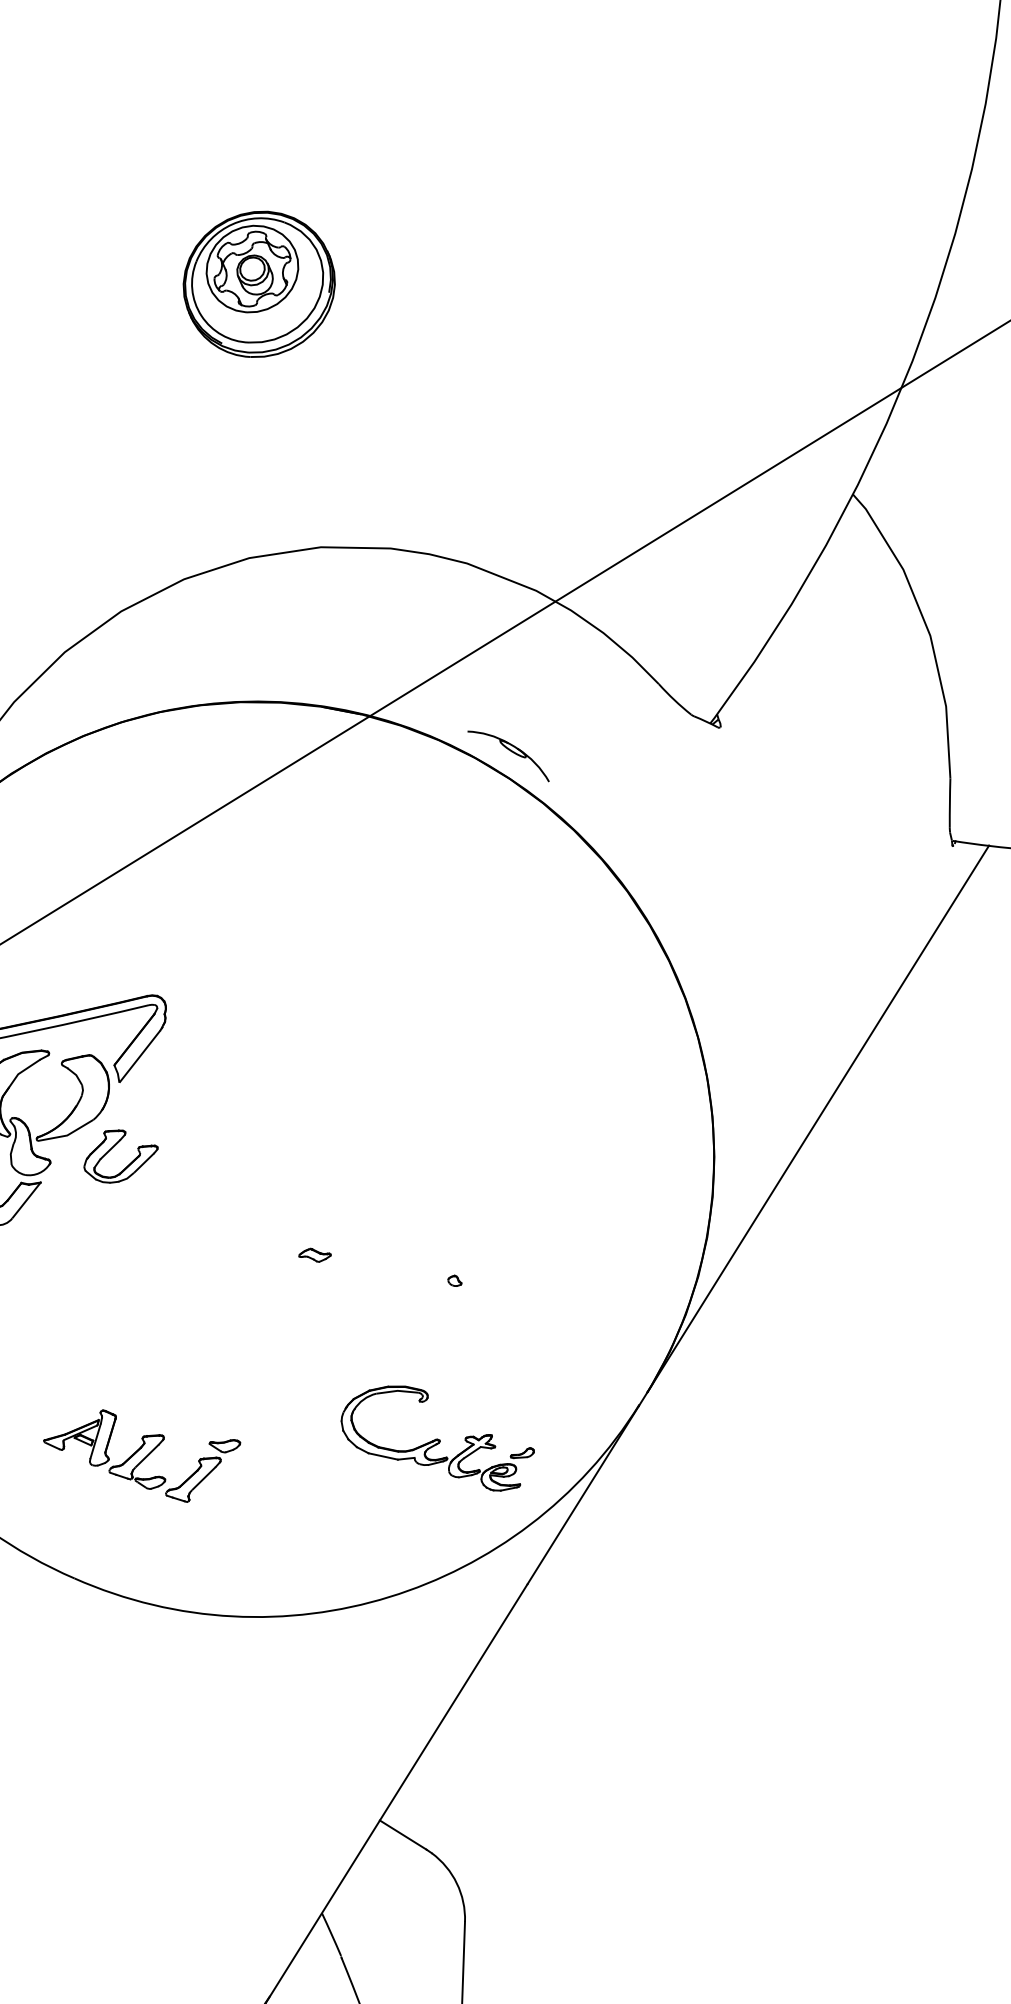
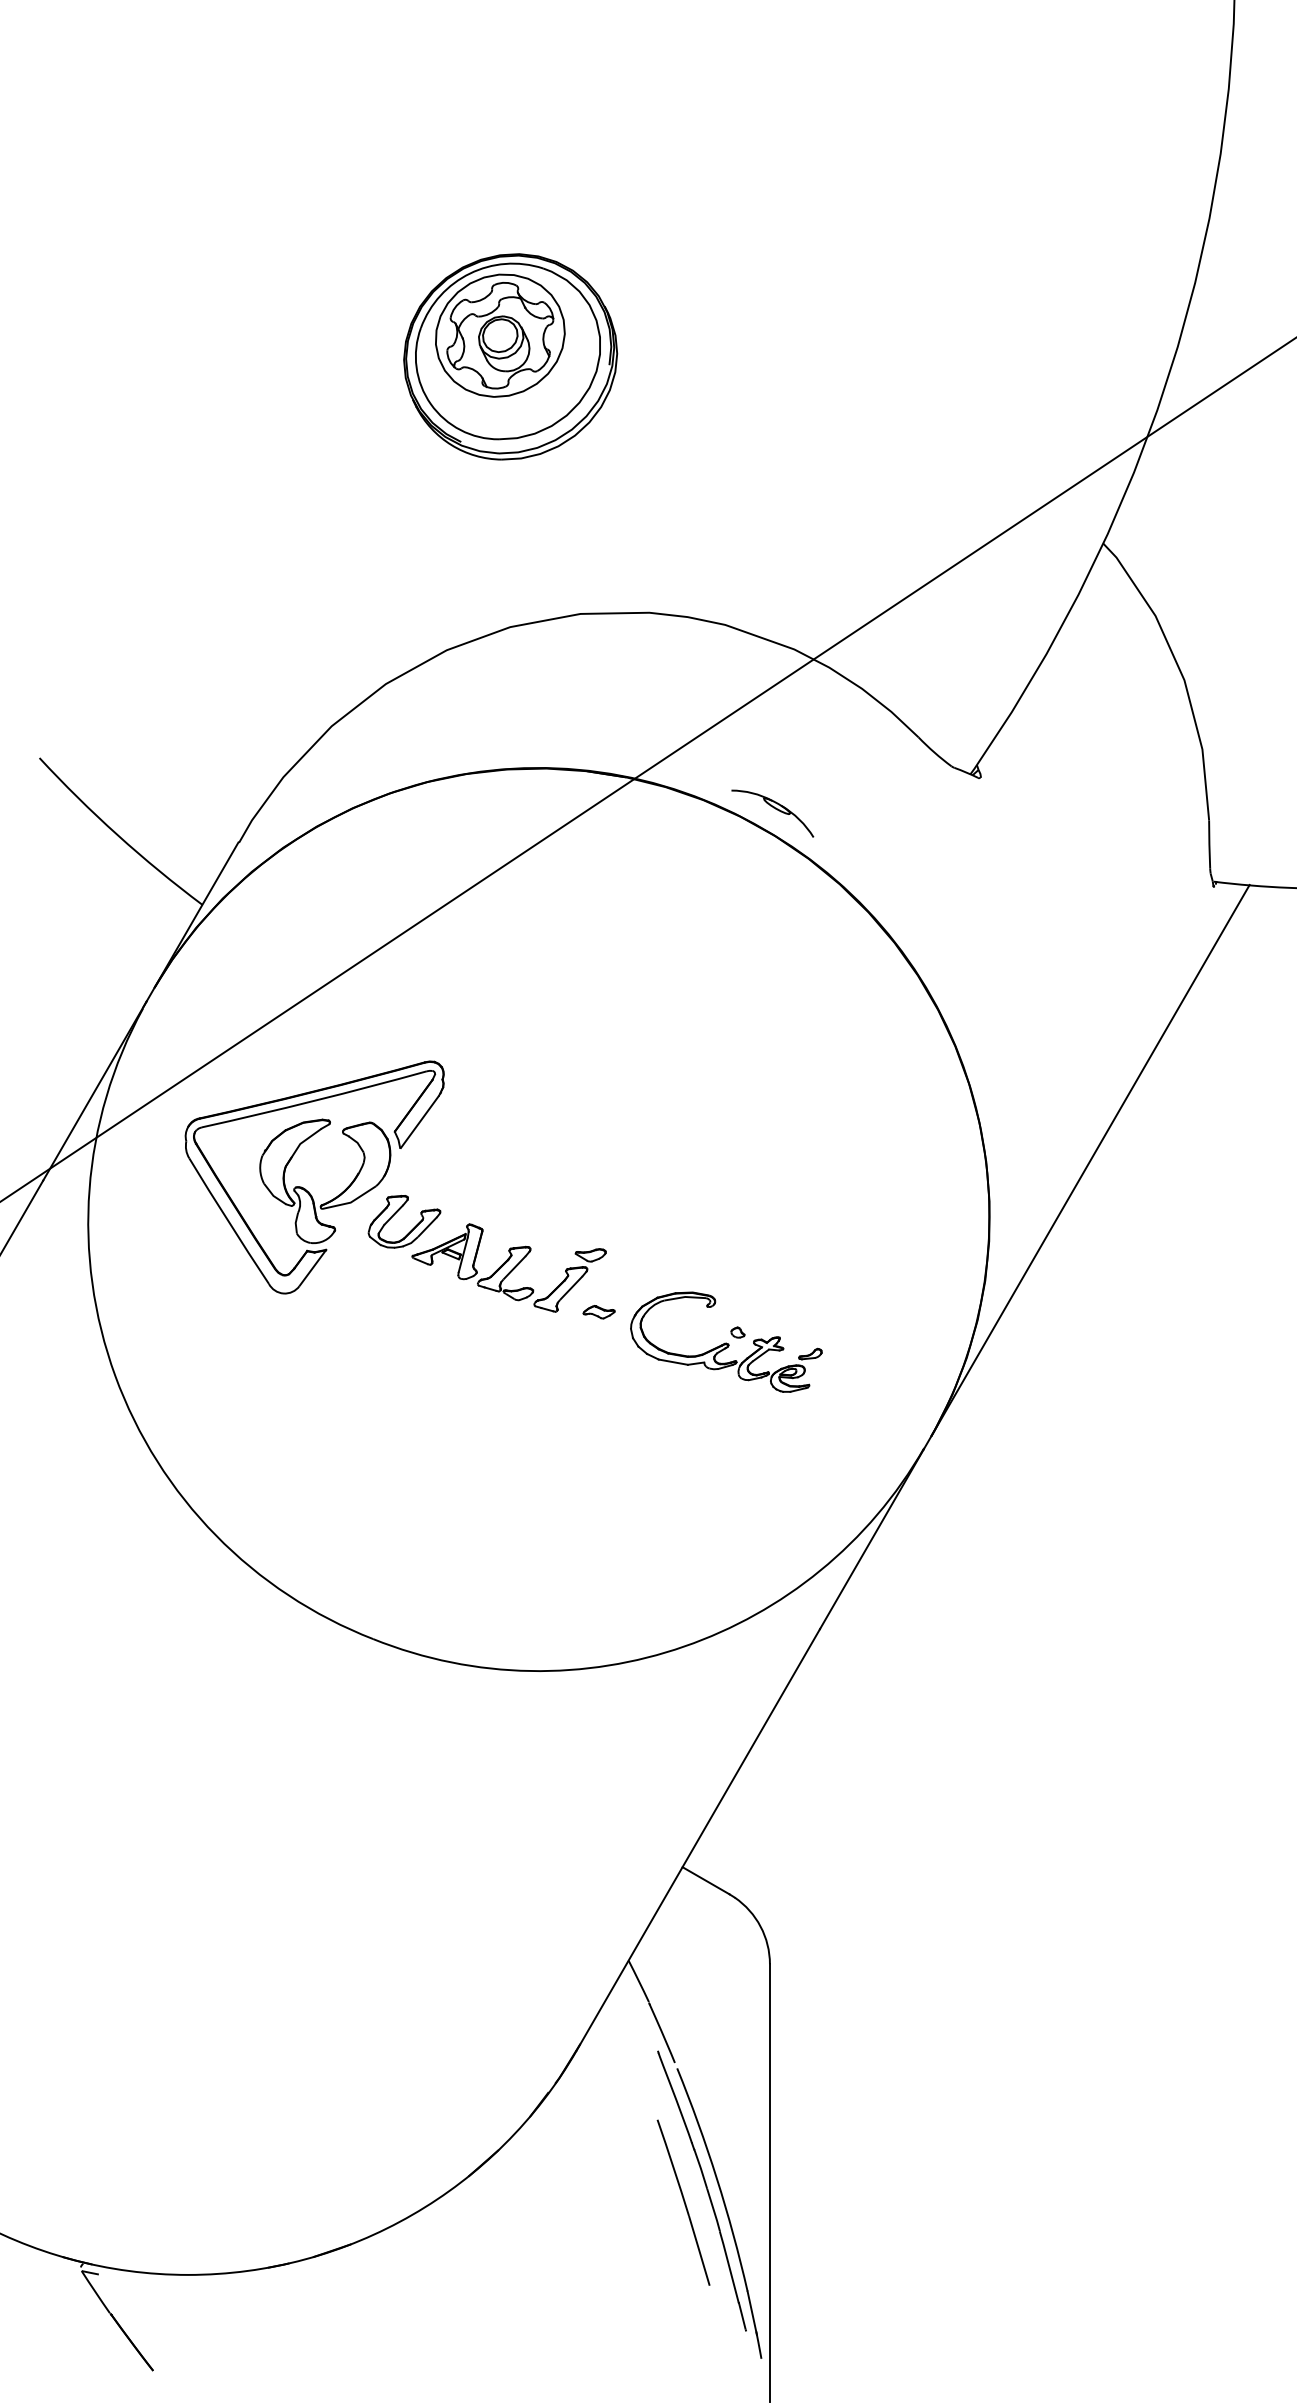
part: (259, 283) -> (510, 356), size x1.43
part: (437, 1437) -> (726, 1341), moved
part: (141, 1455) -> (508, 1267), moved

